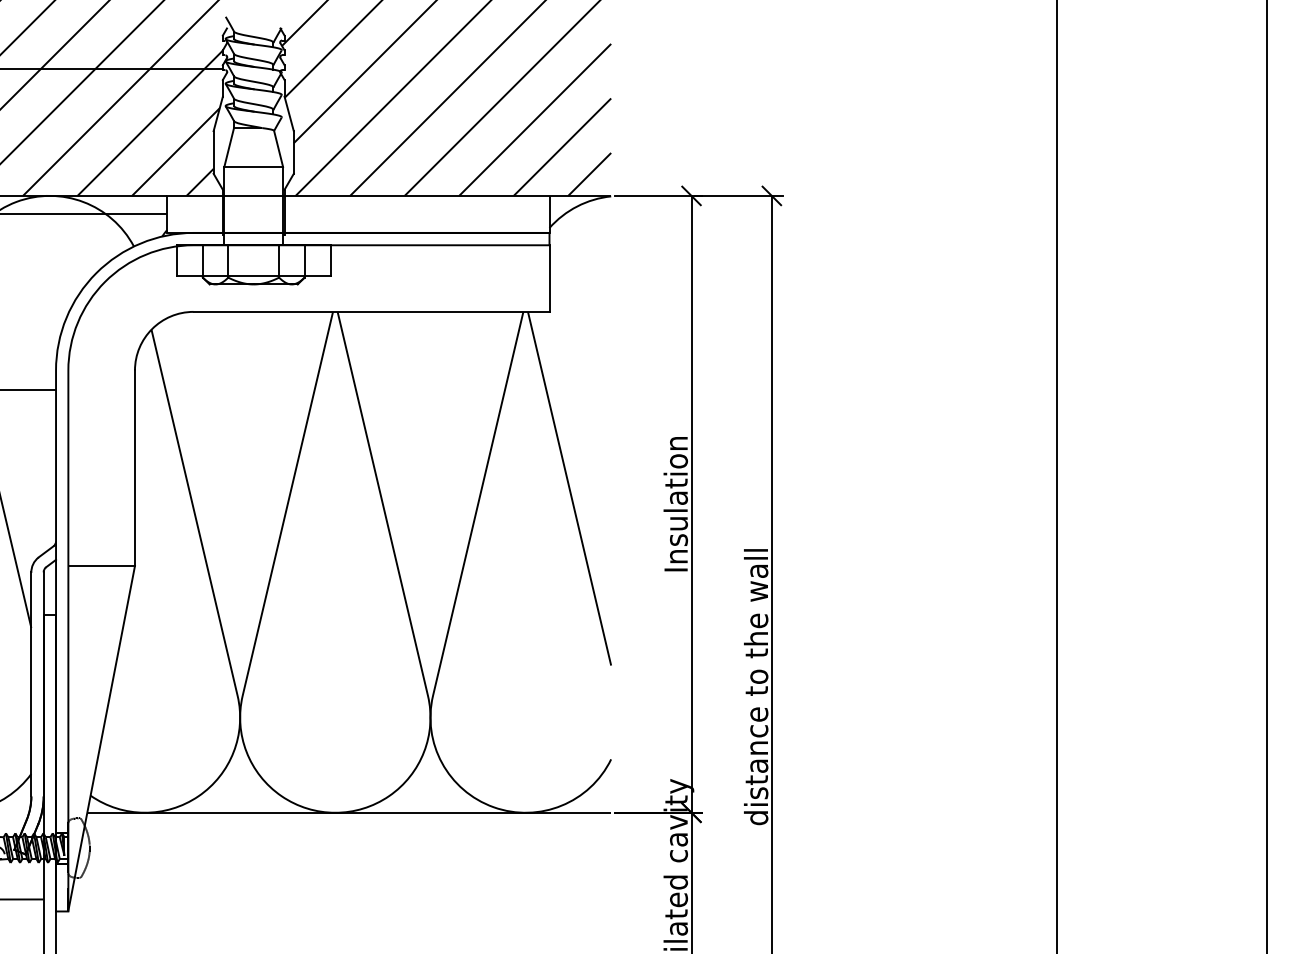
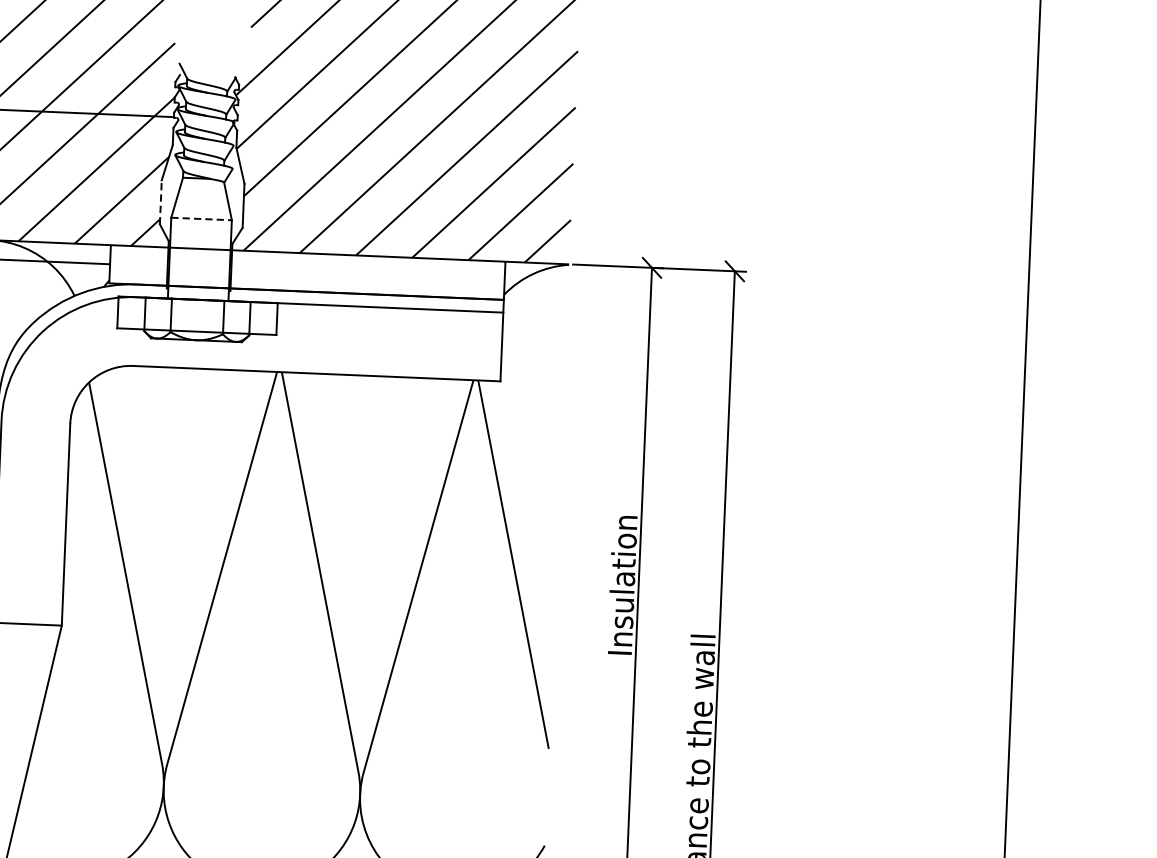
line: (213, 151) -> (160, 201), solid -> dashed
line: (254, 166) -> (202, 218), solid -> dashed

